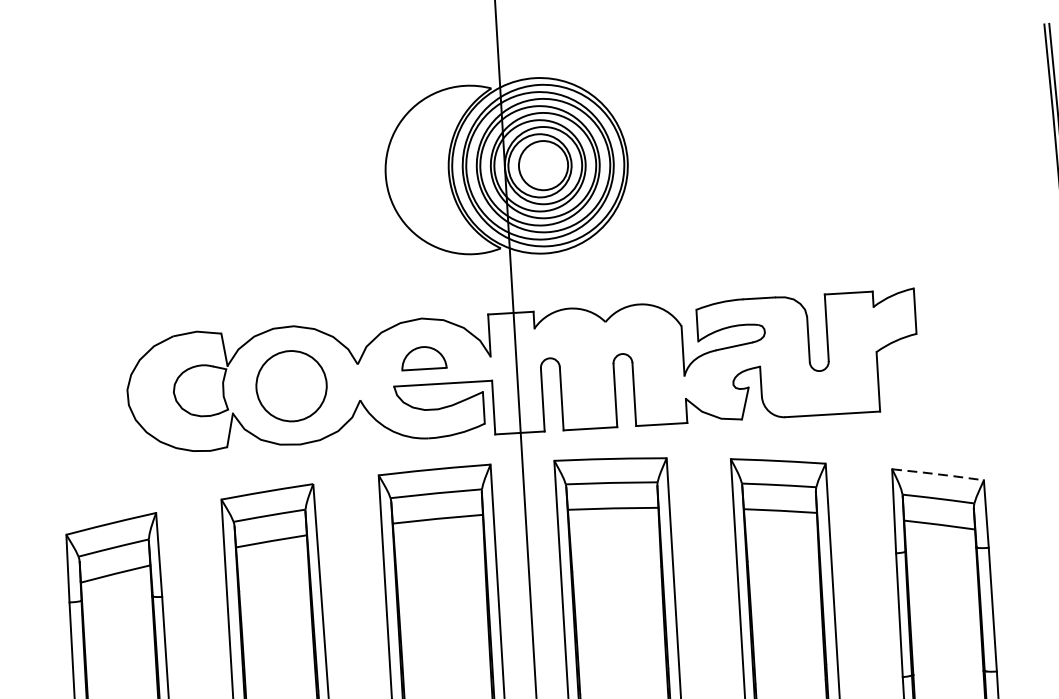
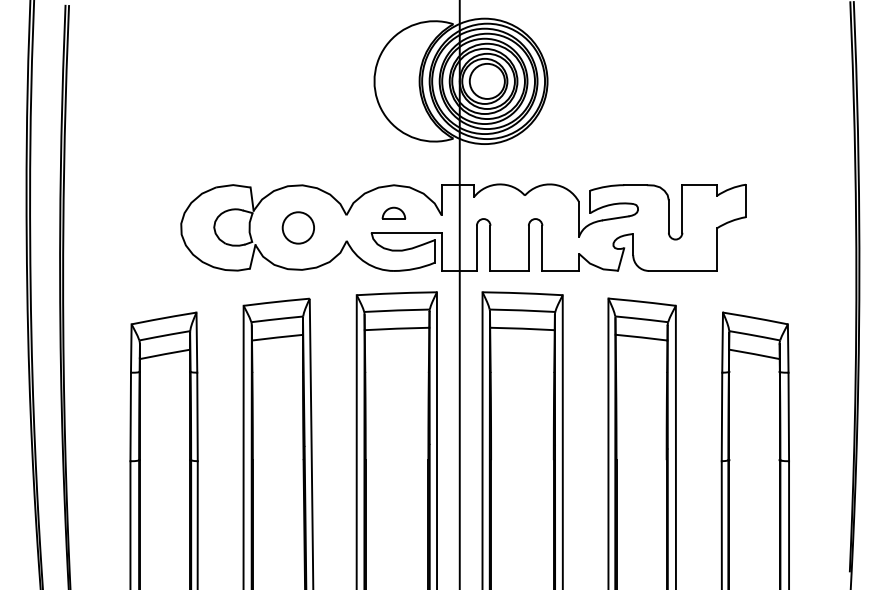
part: (423, 356) -> (393, 212), size x0.71
circle: (291, 385) -> (298, 227), size x0.62
line: (938, 474) -> (755, 318), dashed -> solid

